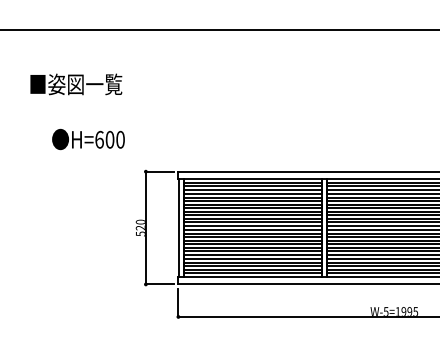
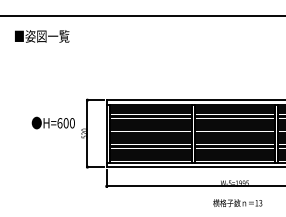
text: (76, 84) -> (42, 36), moved
text: (87, 138) -> (52, 122), moved

